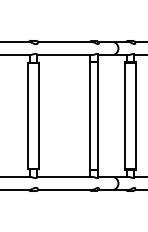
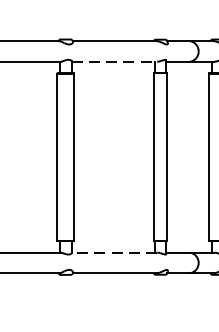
line: (65, 55) -> (115, 62), solid -> dashed
line: (64, 176) -> (114, 252), solid -> dashed

